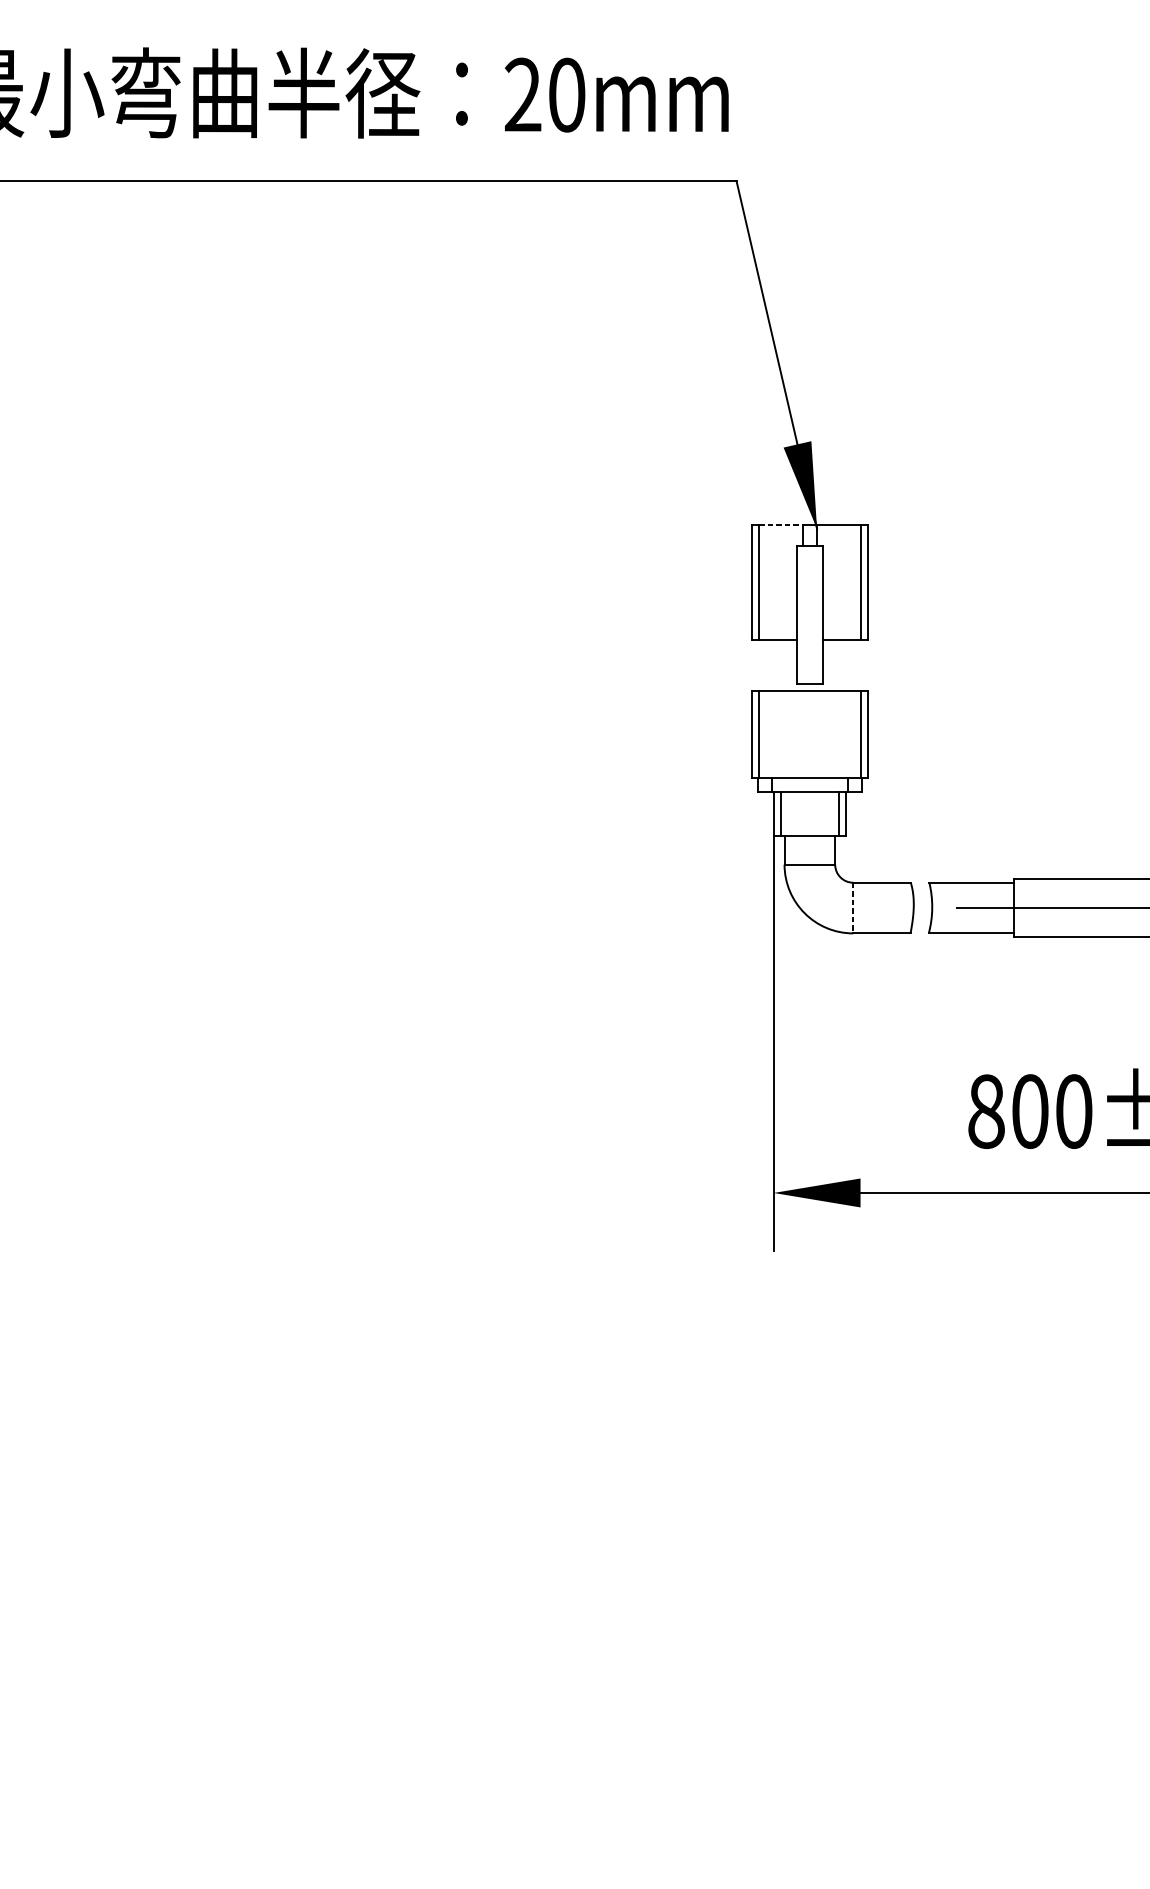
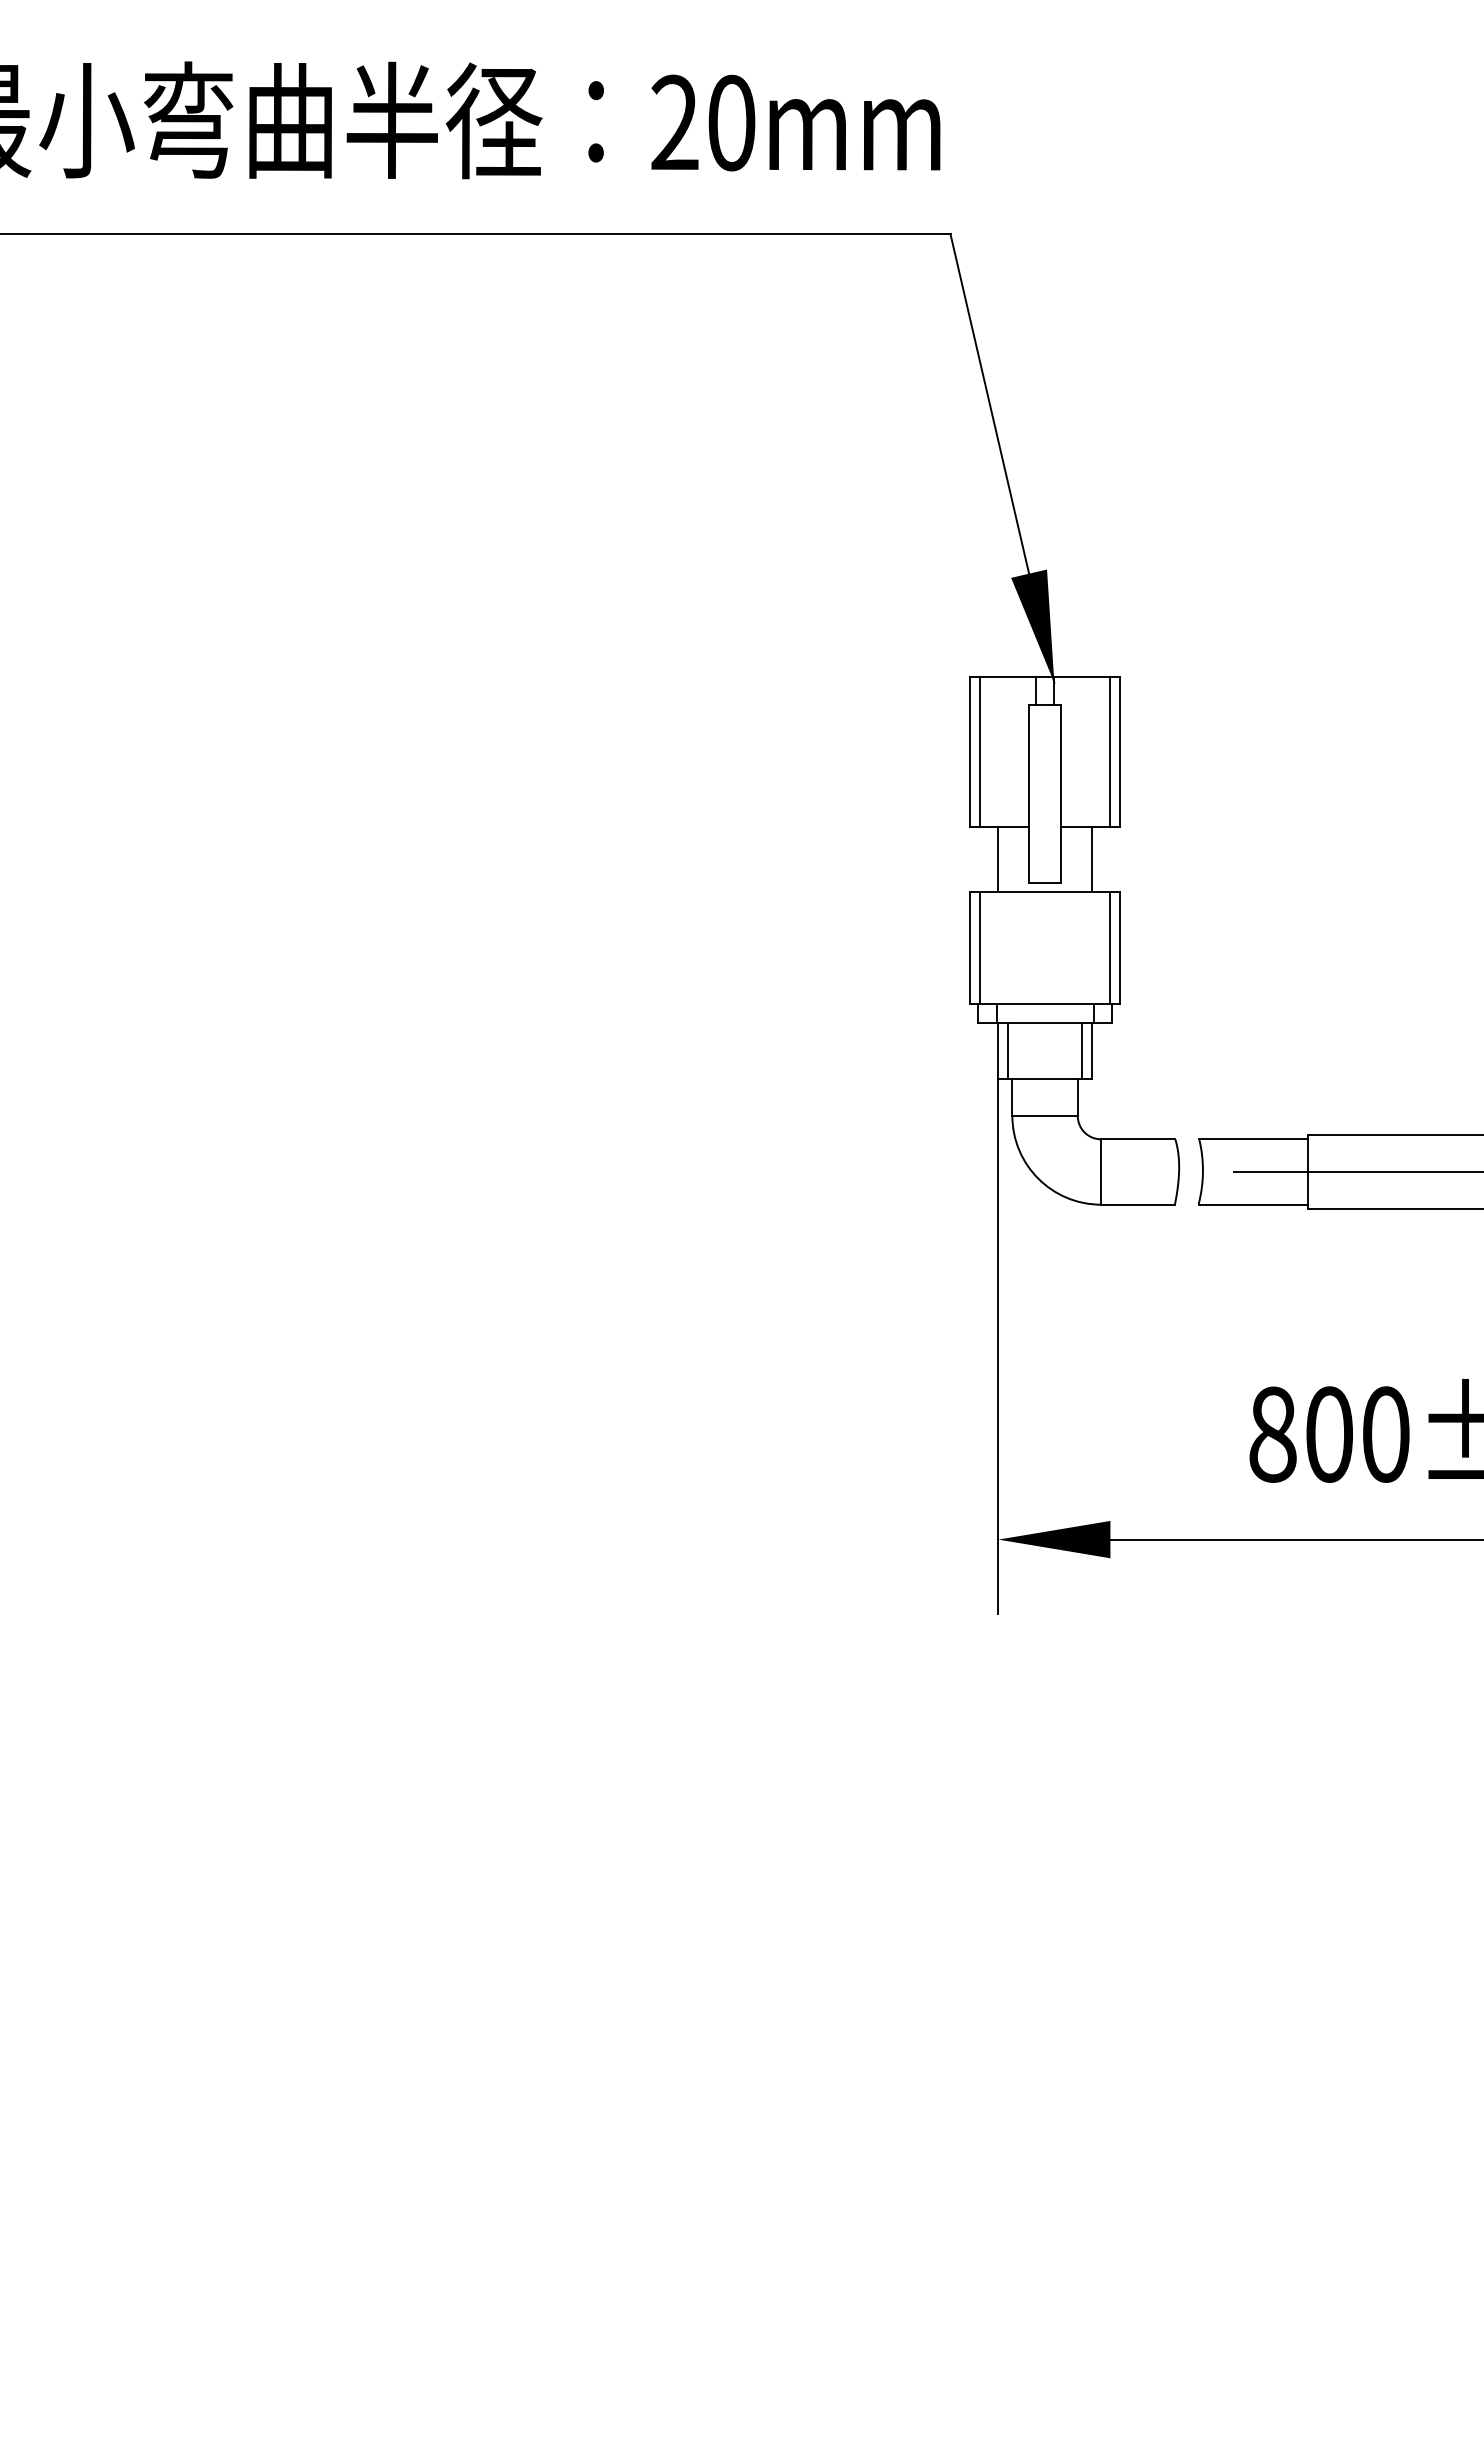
line: (781, 524) -> (1008, 677), dashed -> solid
line: (773, 665) -> (998, 858), added
line: (845, 665) -> (1091, 858), added
line: (853, 908) -> (1101, 1172), dashed -> solid

